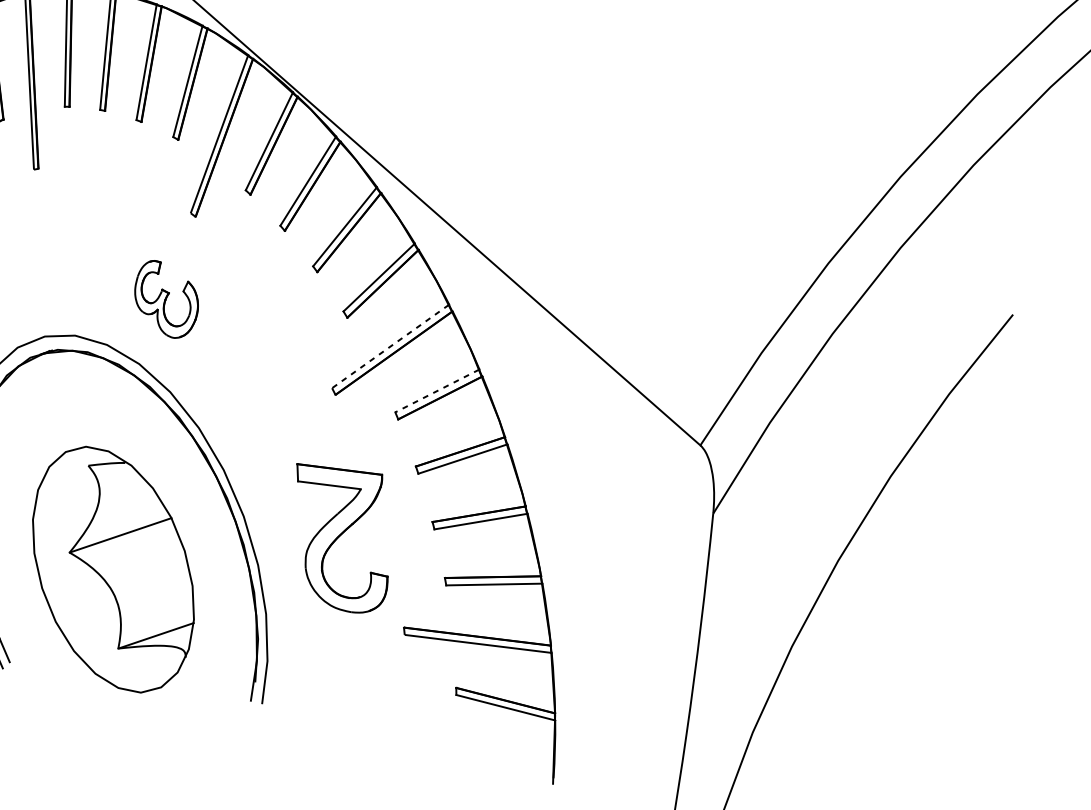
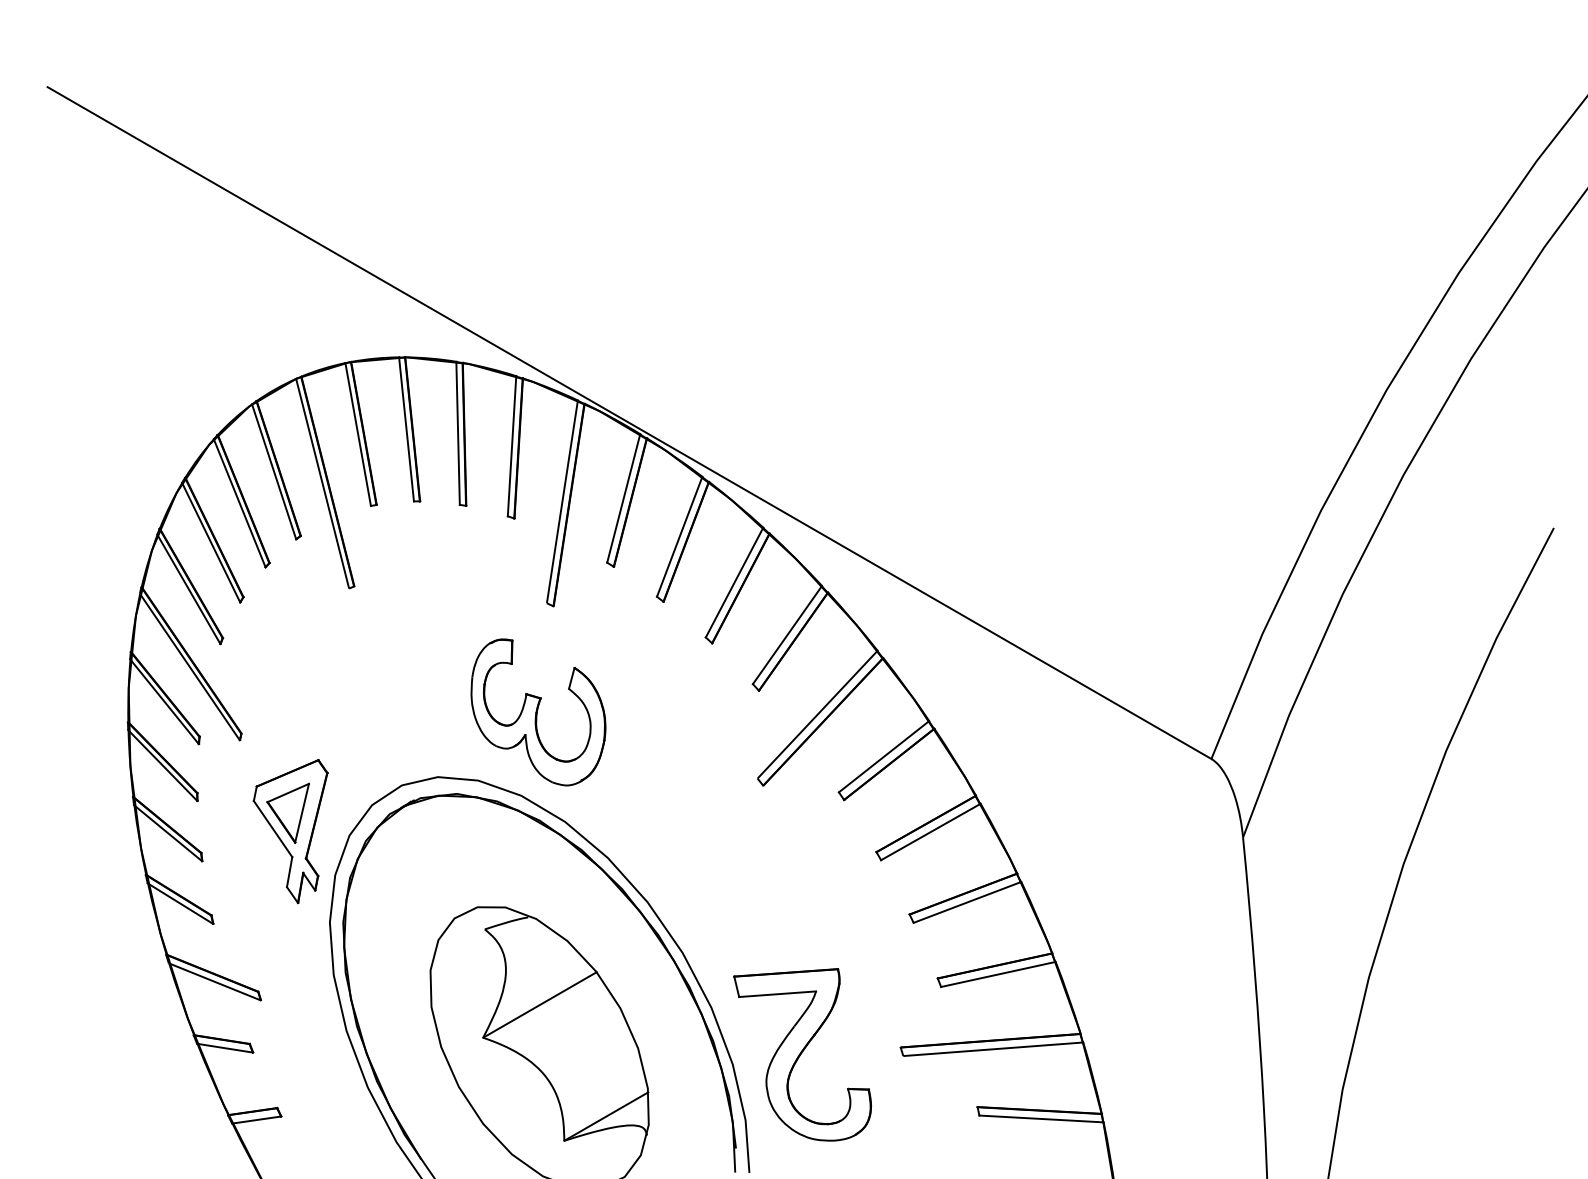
part: (166, 299) -> (538, 712), size x1.67
line: (390, 346) -> (817, 714), dashed -> solid
line: (436, 391) -> (883, 757), dashed -> solid
part: (339, 537) -> (802, 1054), moved

